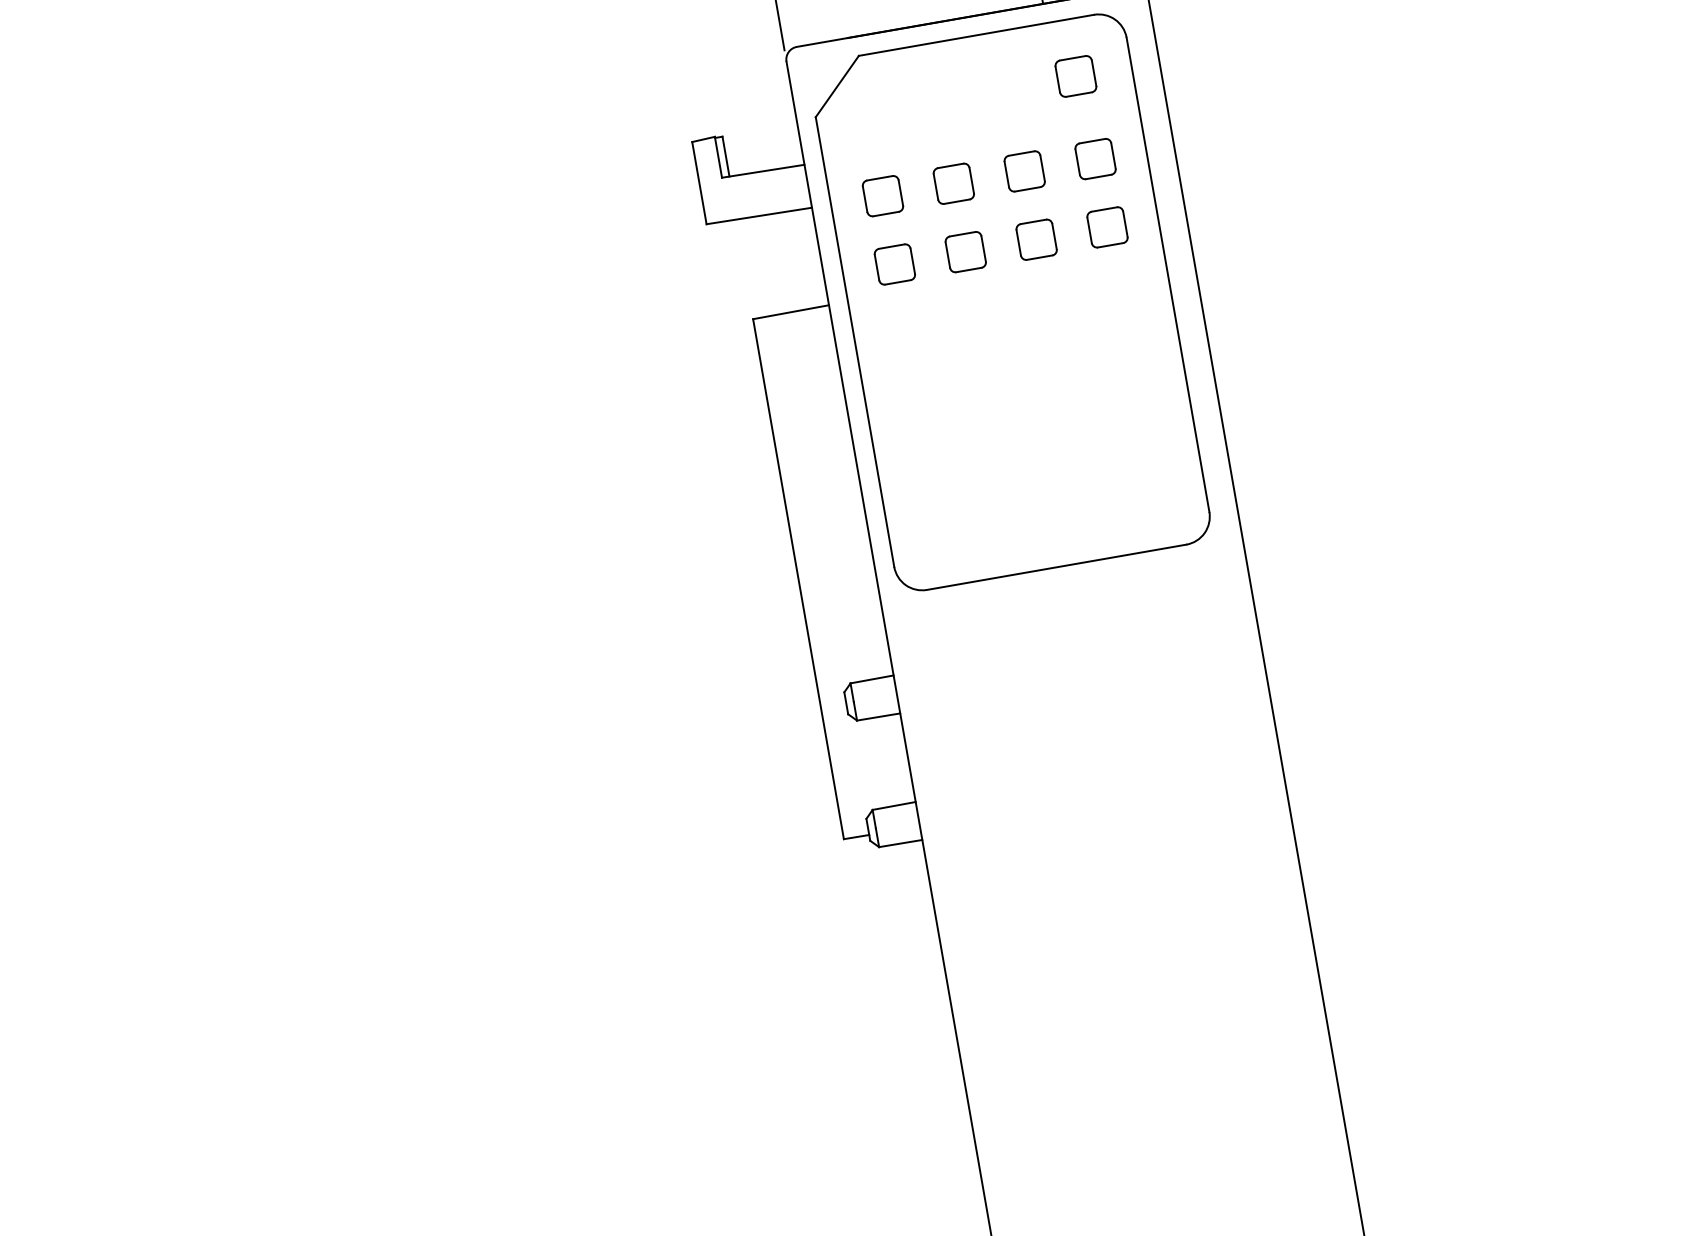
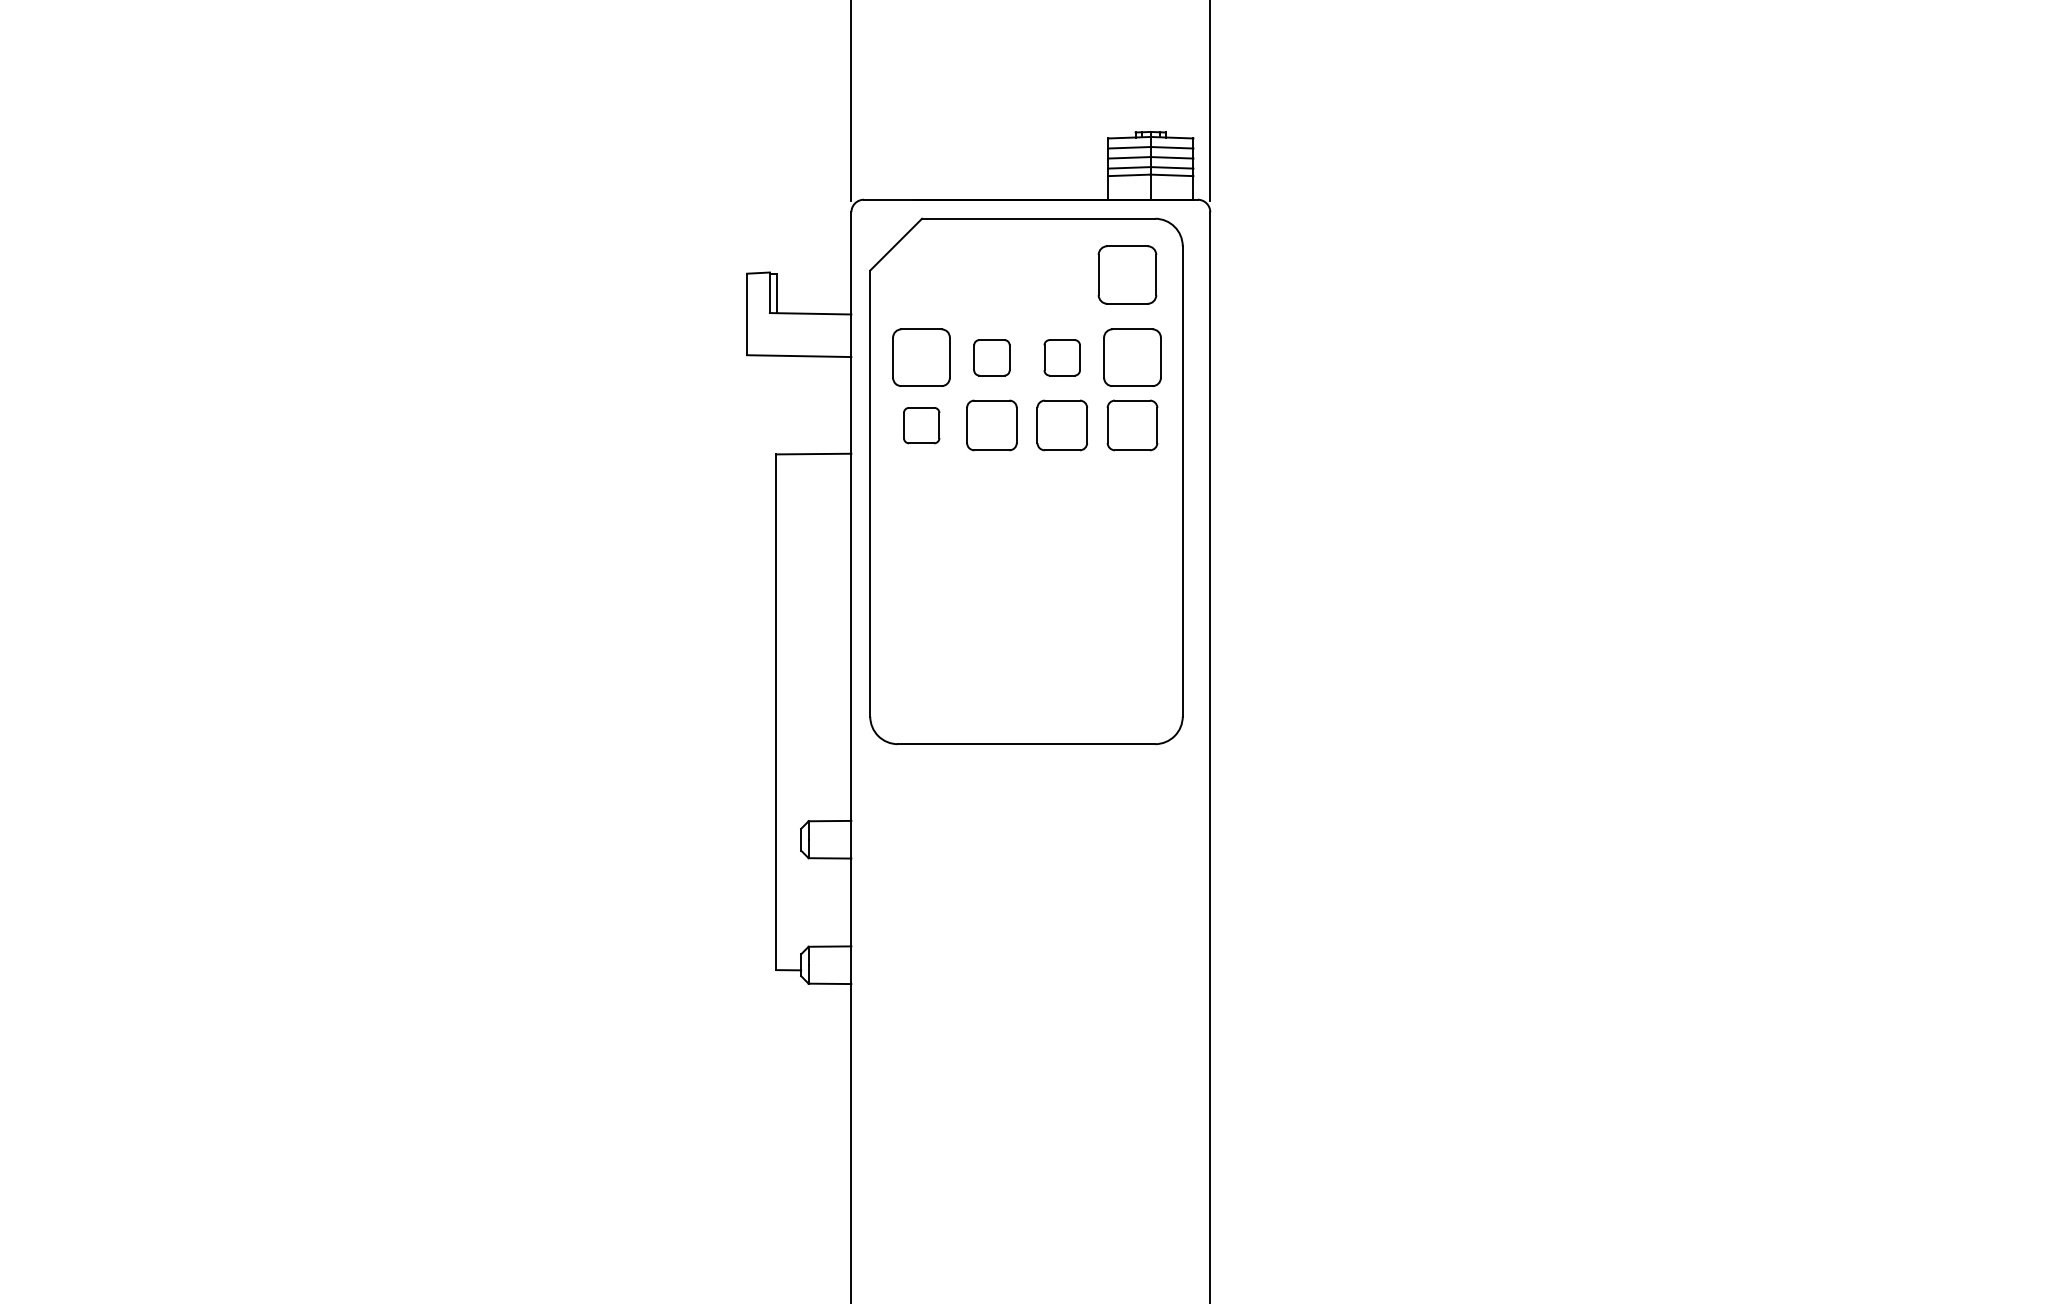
part: (1075, 75) -> (1127, 274), size x1.6
part: (1095, 158) -> (1132, 357), size x1.6
part: (882, 195) -> (921, 357), size x1.6
part: (1107, 227) -> (1132, 425), size x1.4
part: (1035, 239) -> (1061, 425), size x1.4
part: (965, 252) -> (991, 425), size x1.4

